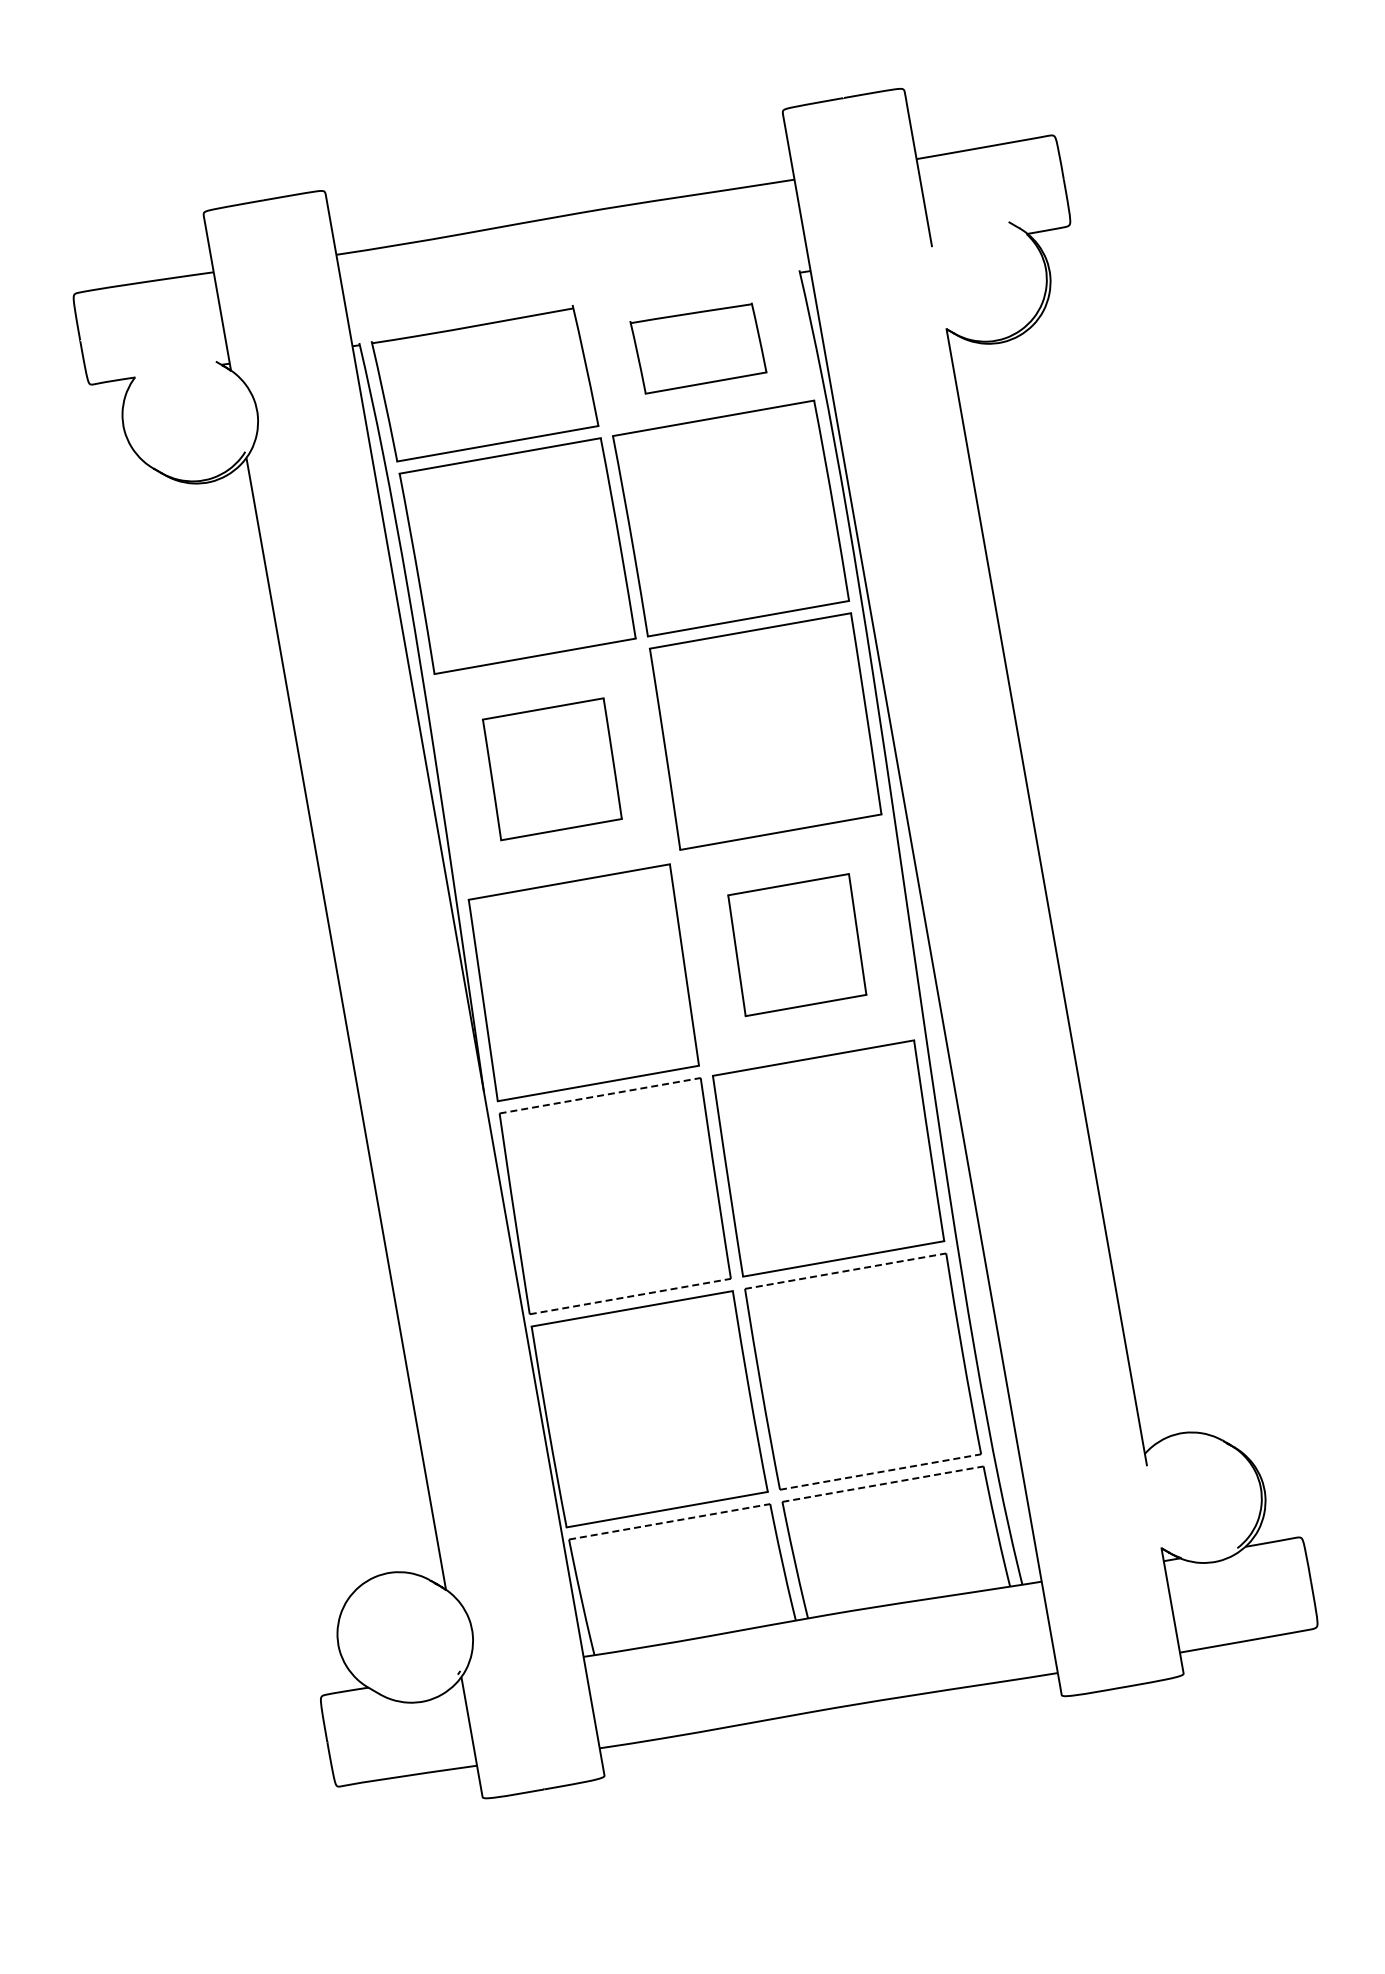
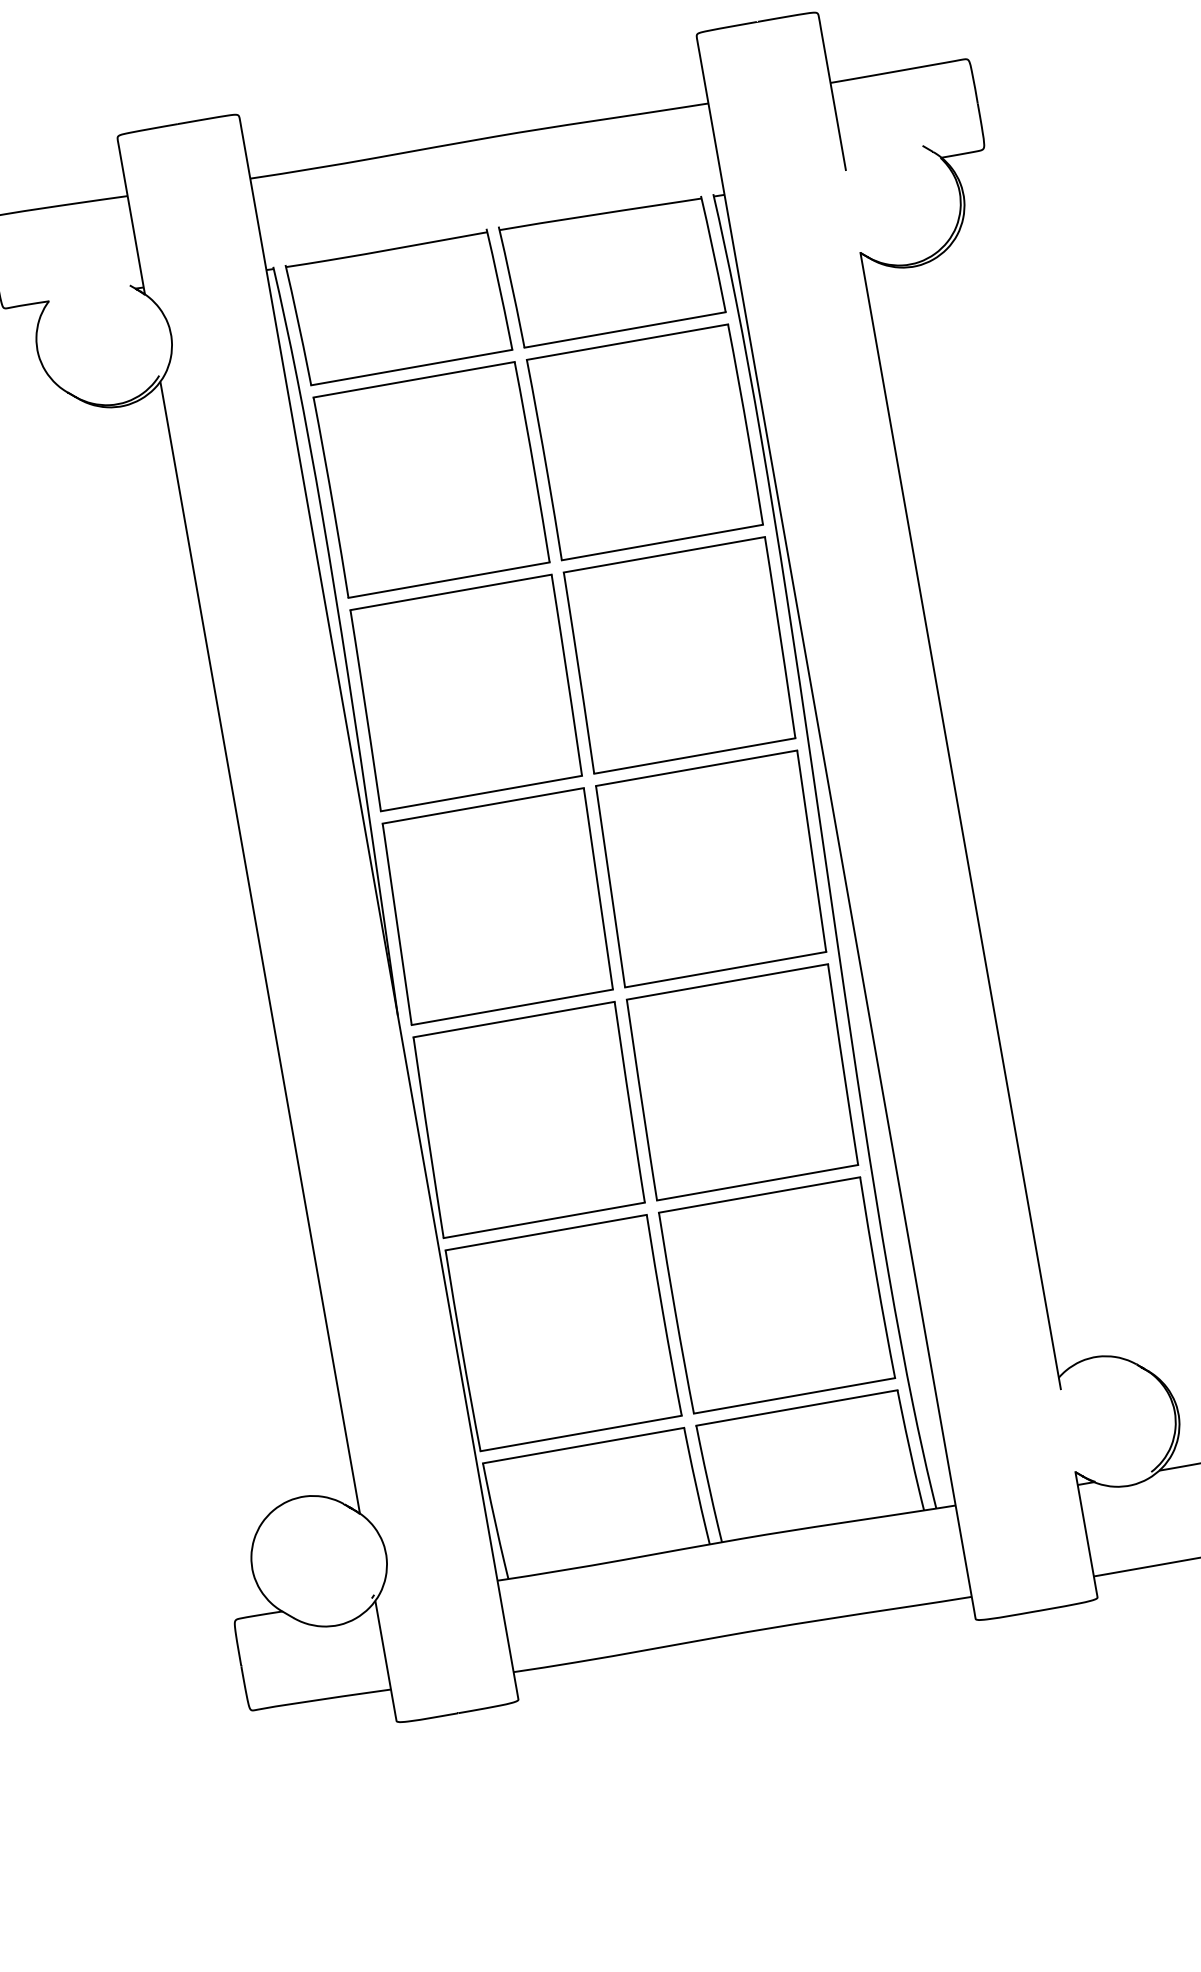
part: (698, 348) -> (612, 272), size x1.67
part: (552, 769) -> (466, 693), size x1.67
part: (797, 944) -> (711, 868), size x1.67
line: (600, 1095) -> (514, 1019), dashed -> solid
line: (846, 1271) -> (760, 1195), dashed -> solid
line: (630, 1296) -> (544, 1220), dashed -> solid
line: (881, 1471) -> (795, 1395), dashed -> solid
line: (883, 1484) -> (797, 1408), dashed -> solid
line: (670, 1521) -> (584, 1445), dashed -> solid

